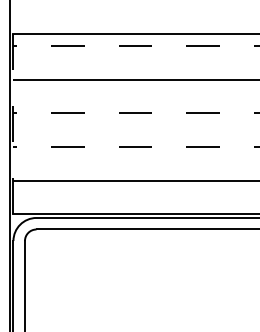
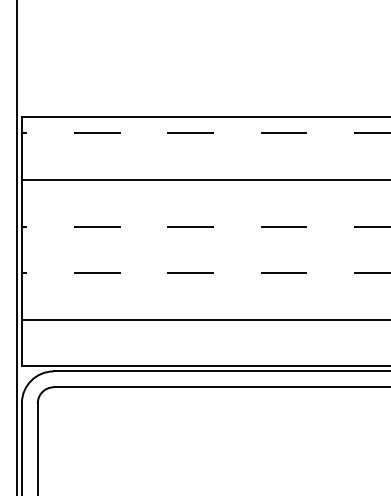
line: (13, 124) -> (21, 241), dashed -> solid

